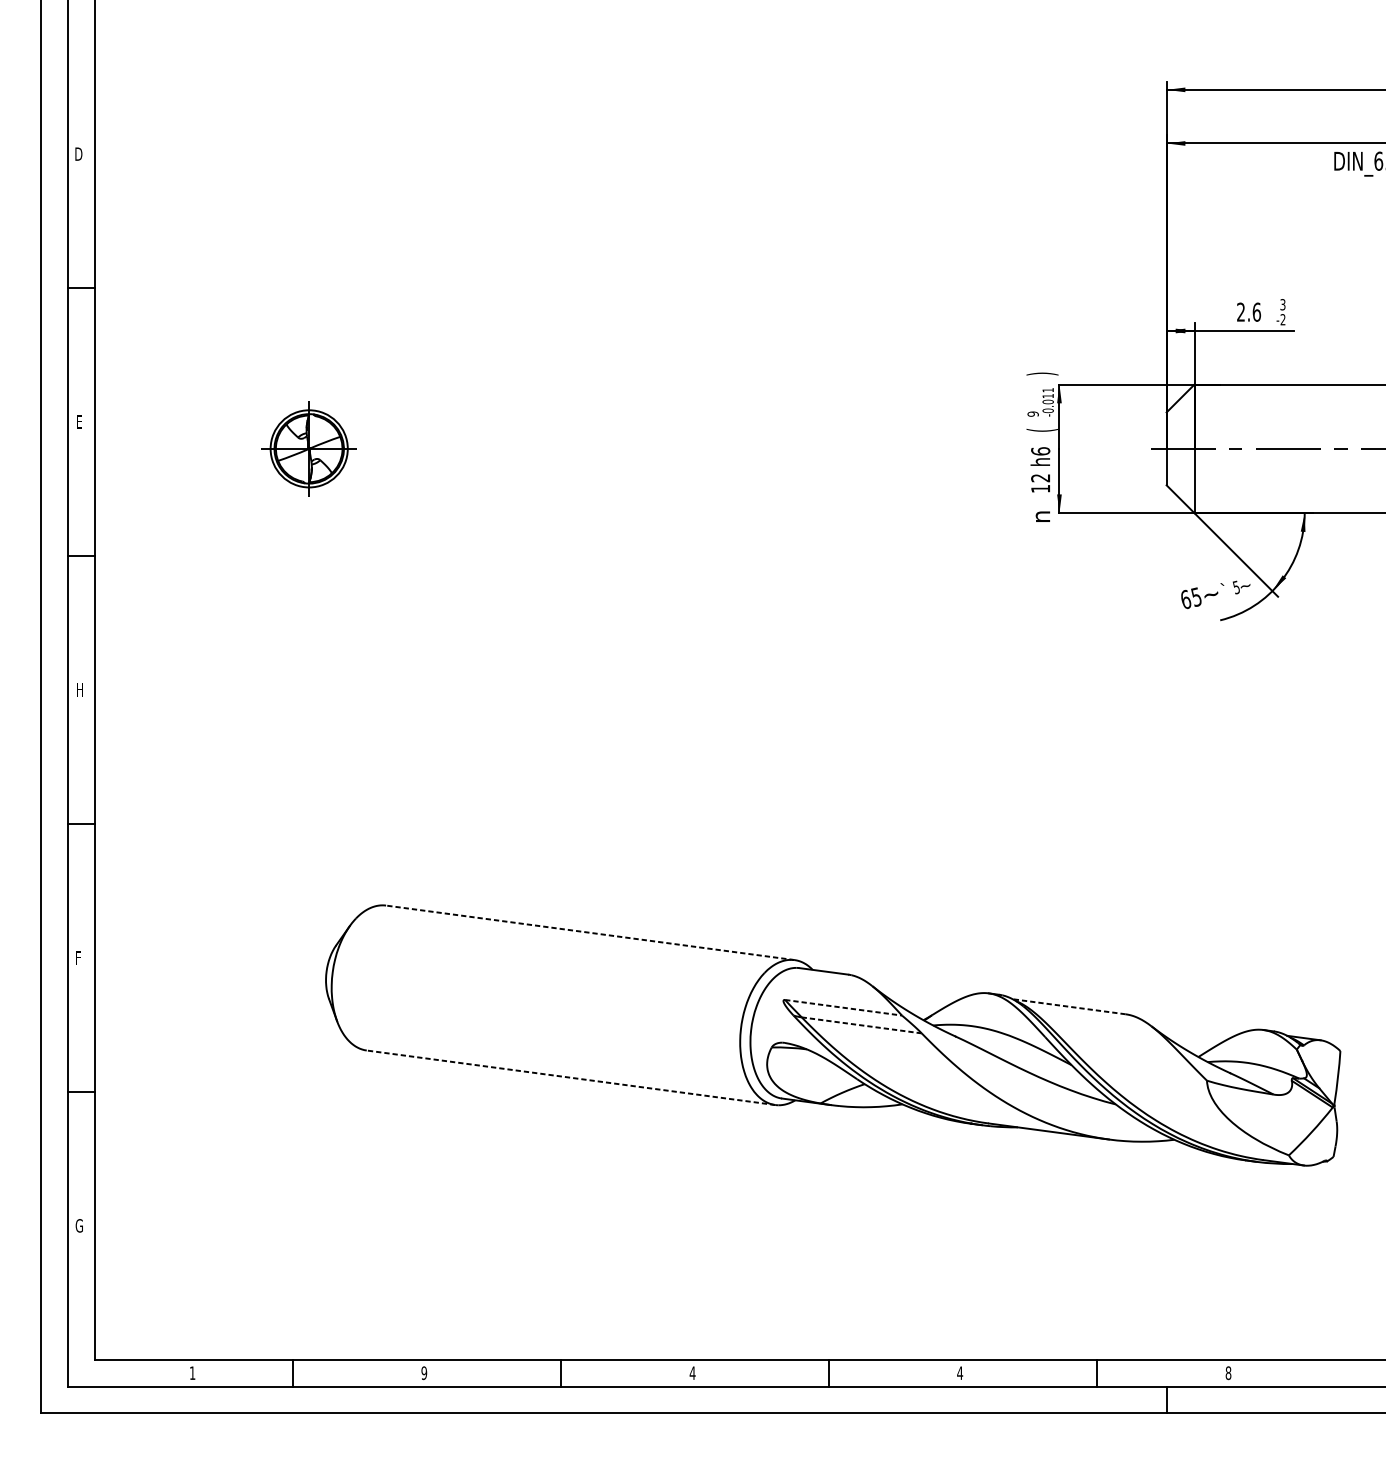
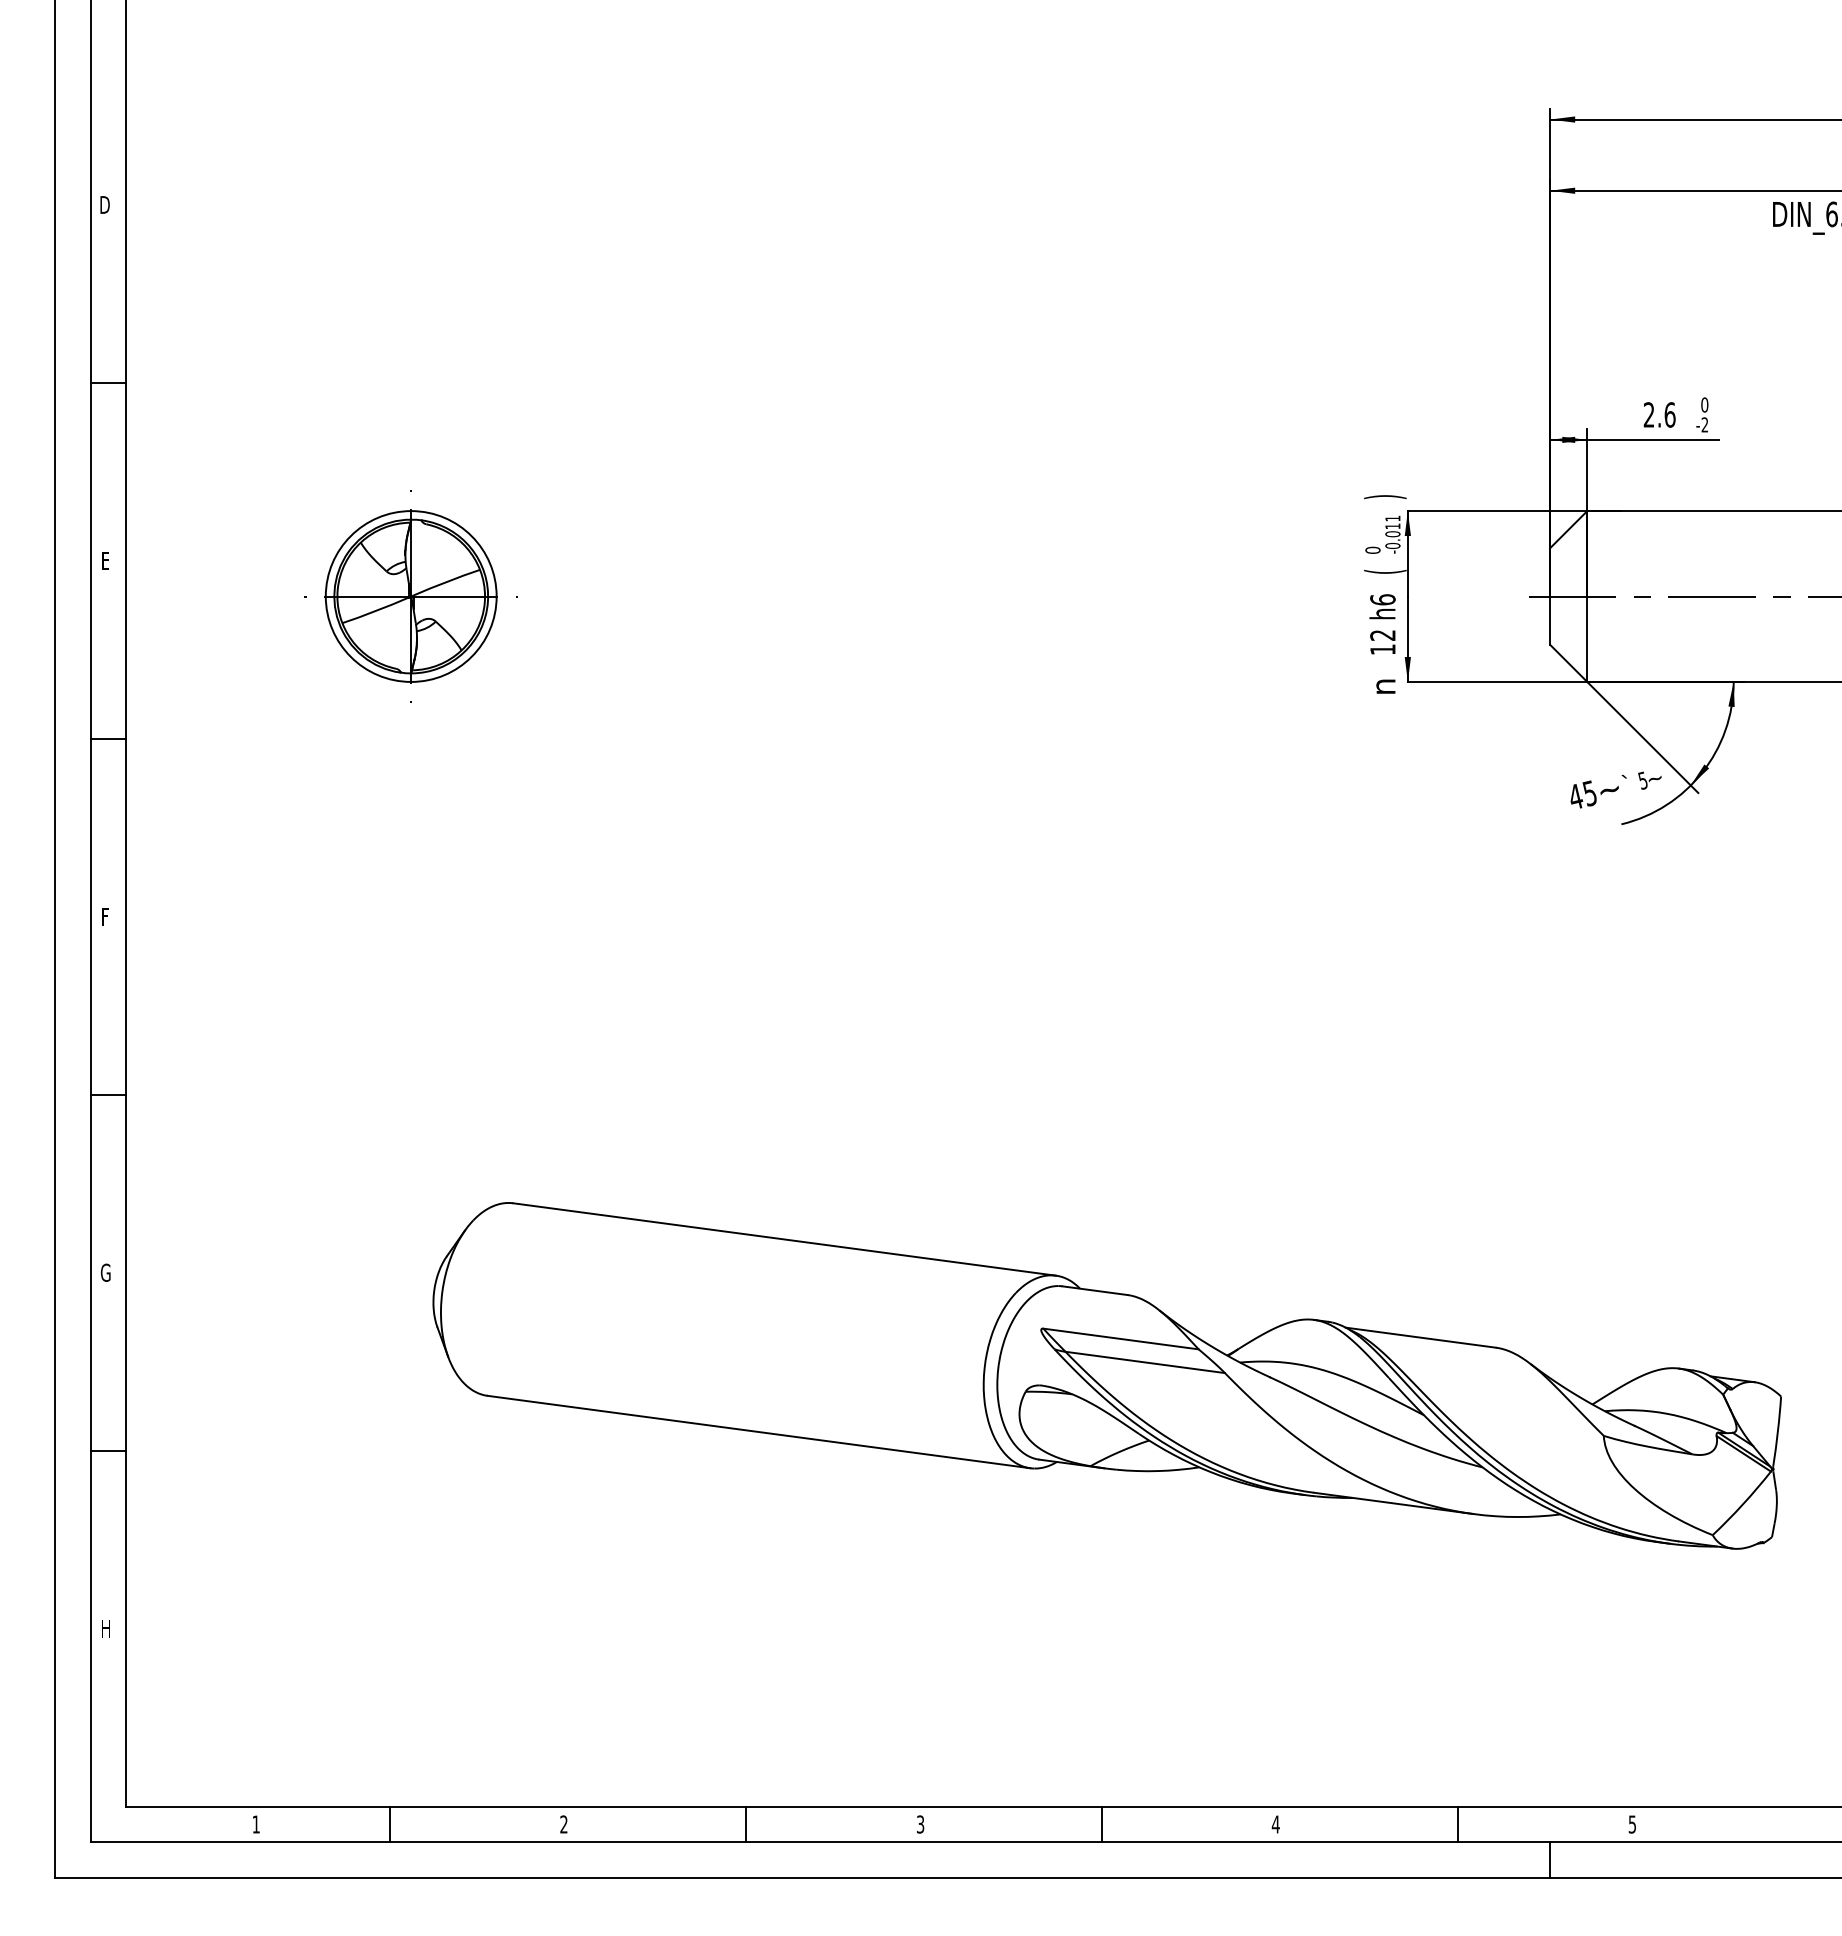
text: (1282, 304) -> (1704, 404), 3 -> 0
text: (1032, 414) -> (1372, 550), 9 -> 0
part: (308, 448) -> (410, 596), size x1.67
text: (1186, 599) -> (1576, 796), 65 -> 45
text: (80, 689) -> (107, 916), H -> F
line: (590, 932) -> (784, 1239), dashed -> solid
text: (79, 957) -> (105, 1272), F -> G
line: (1068, 1006) -> (1420, 1337), dashed -> solid
line: (843, 1008) -> (1121, 1339), dashed -> solid
line: (861, 1025) -> (1144, 1362), dashed -> solid
line: (570, 1078) -> (758, 1432), dashed -> solid
text: (79, 1225) -> (105, 1628), G -> H
text: (423, 1373) -> (563, 1824), 9 -> 2
text: (692, 1373) -> (920, 1824), 4 -> 3
text: (1228, 1373) -> (1632, 1824), 8 -> 5

